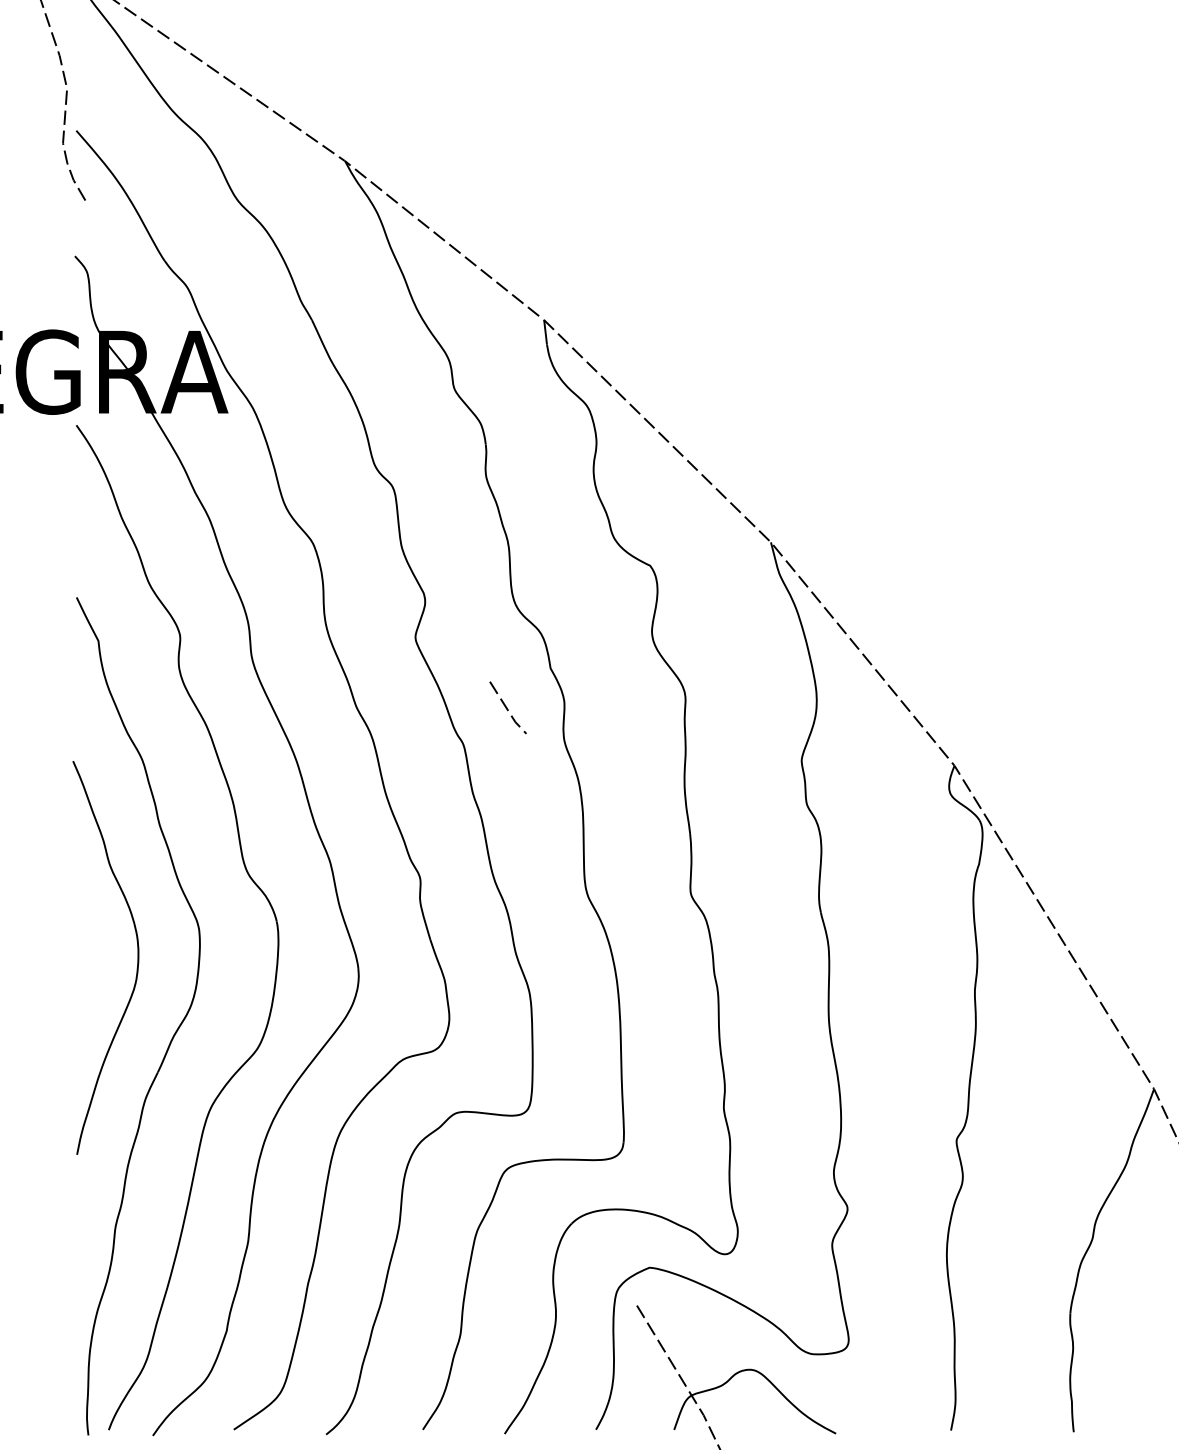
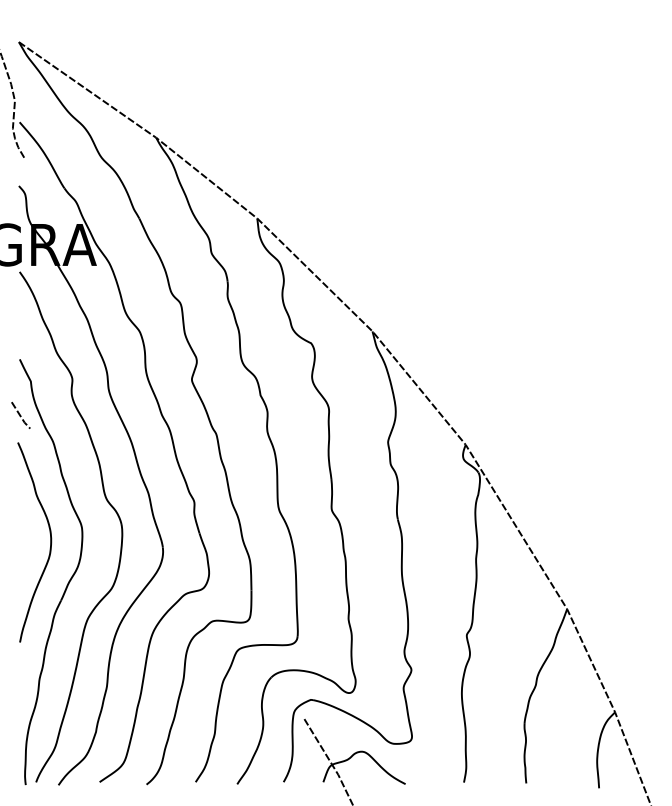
line: (507, 707) -> (20, 415), moved

